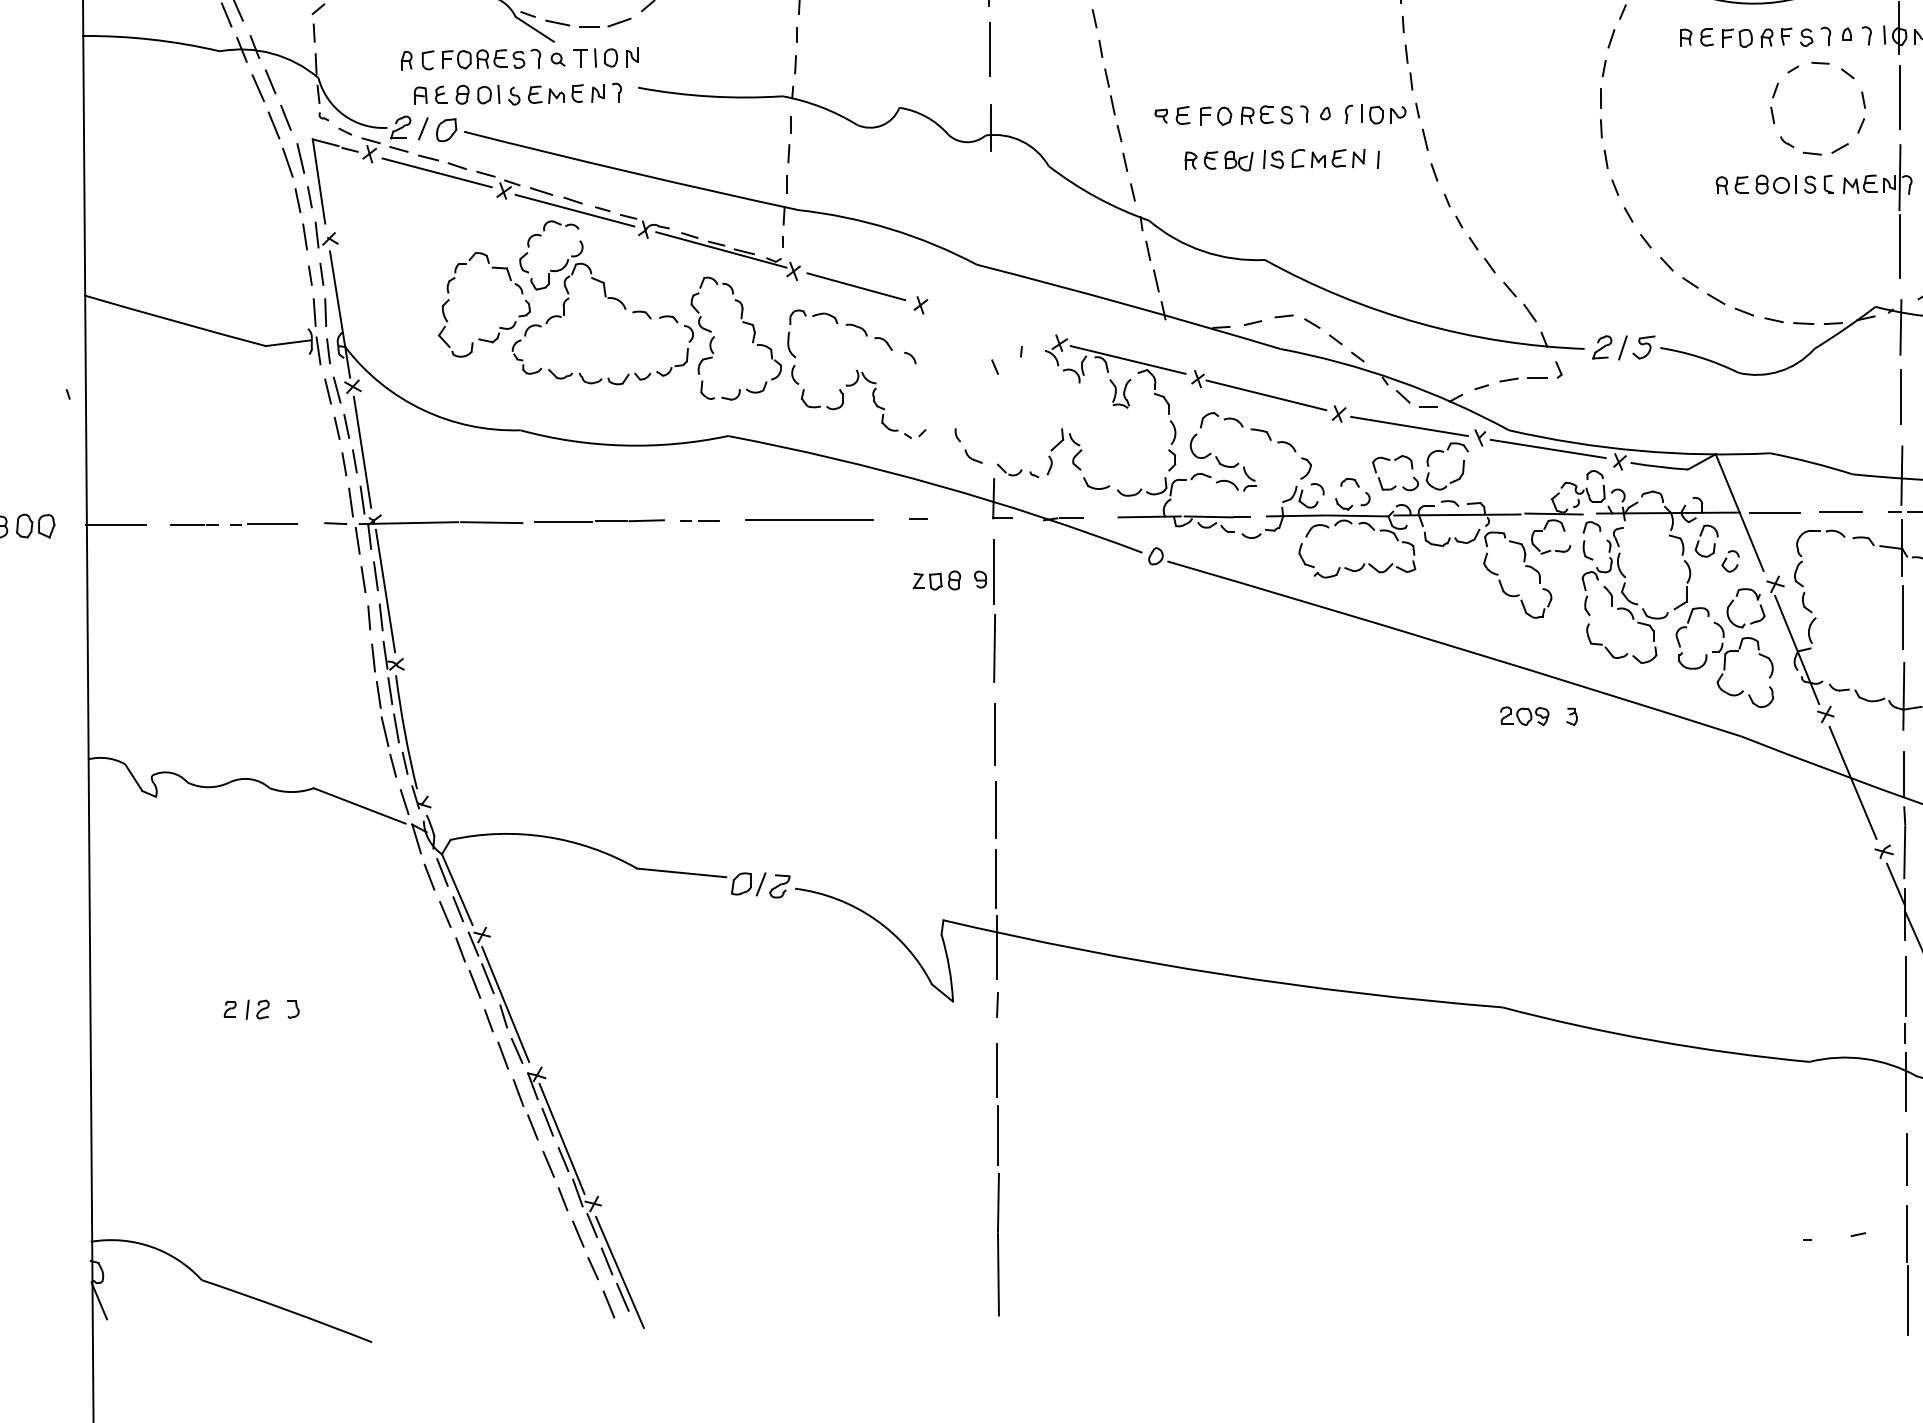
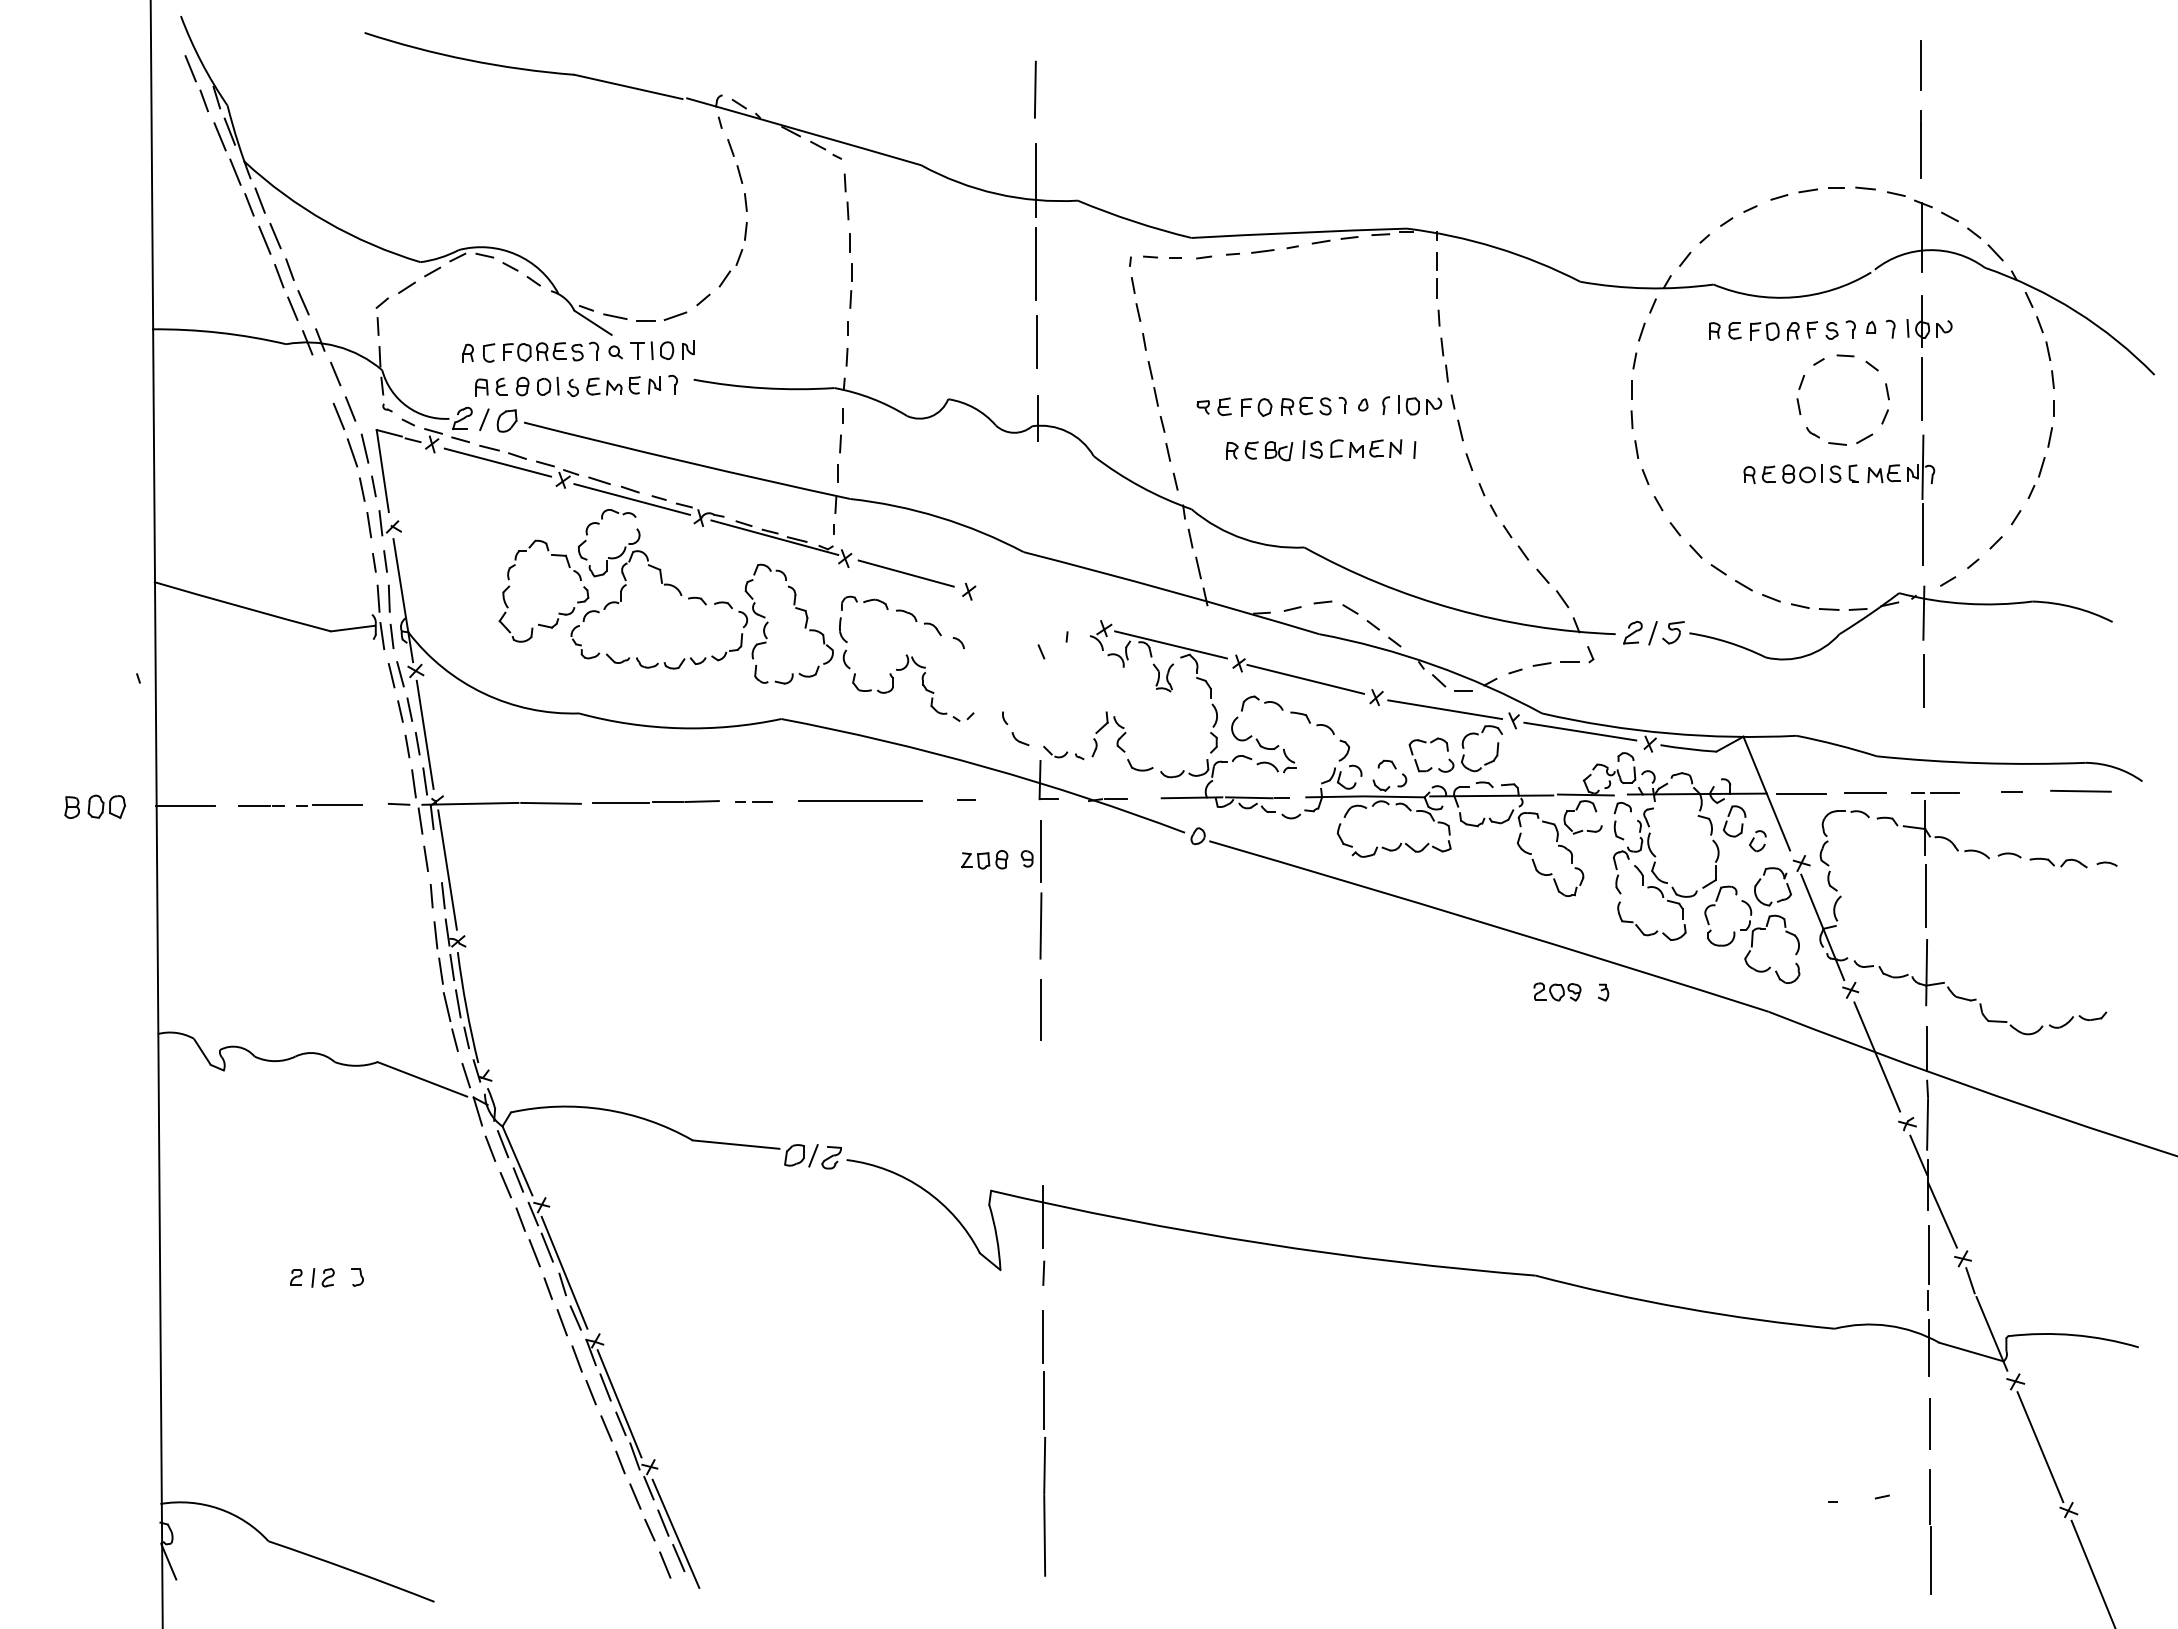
line: (258, 87) -> (323, 379), removed
line: (1901, 475) -> (1924, 757), removed
line: (376, 576) -> (438, 855), removed
line: (995, 810) -> (1041, 1083), removed
line: (996, 878) -> (1042, 1150), removed

